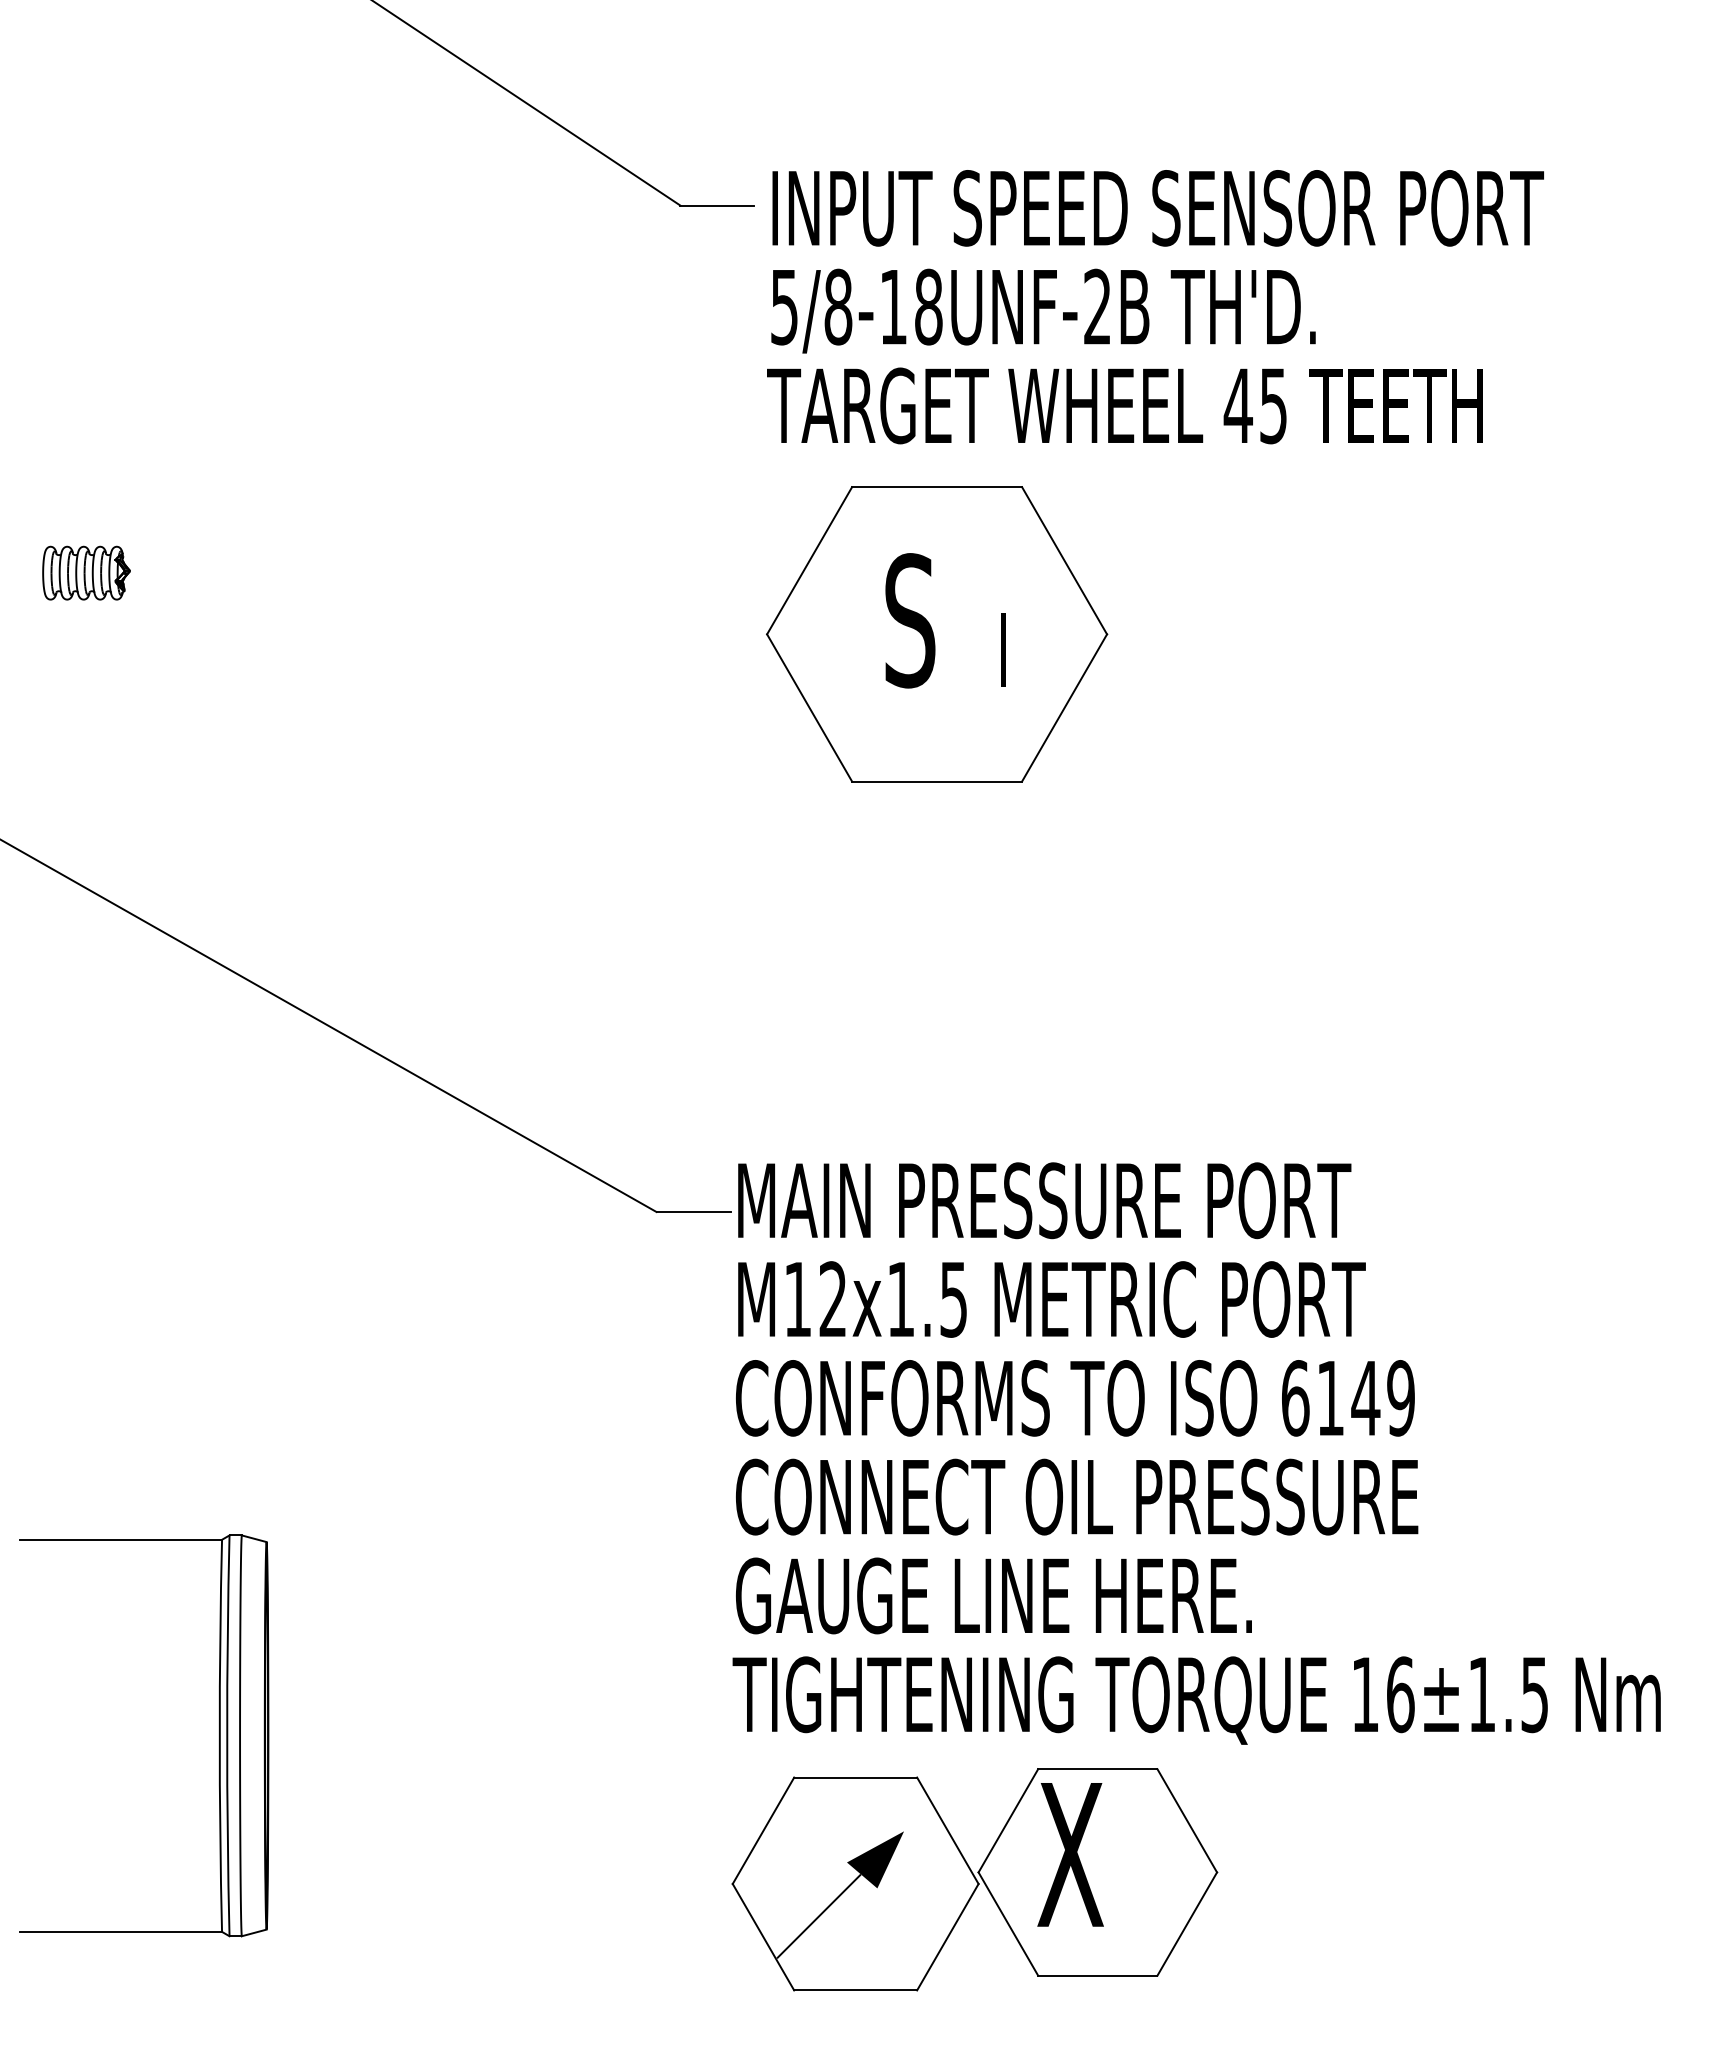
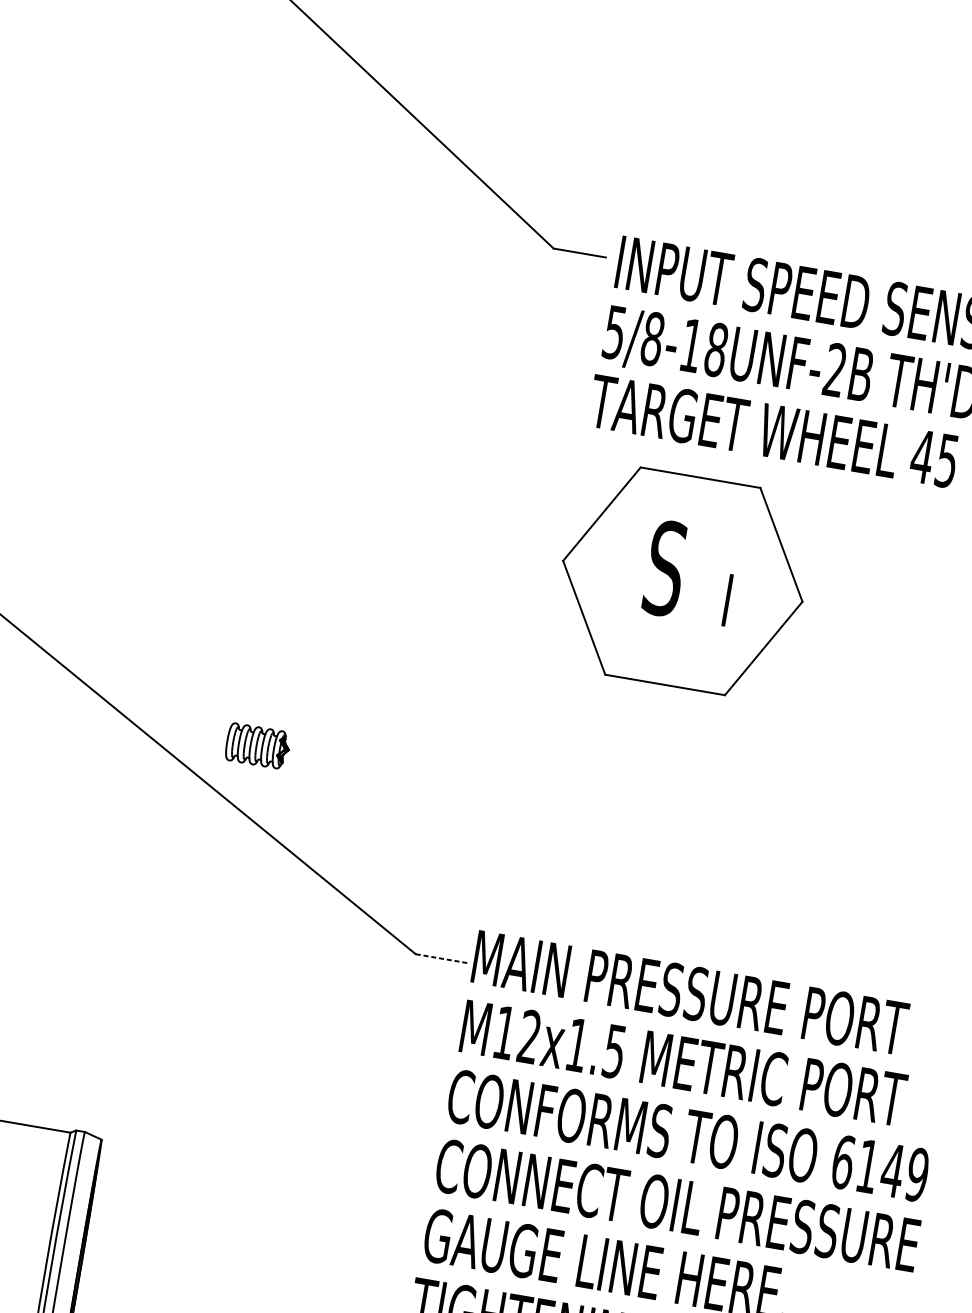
part: (86, 572) -> (257, 745), moved
line: (694, 1212) -> (442, 959), solid -> dashed

